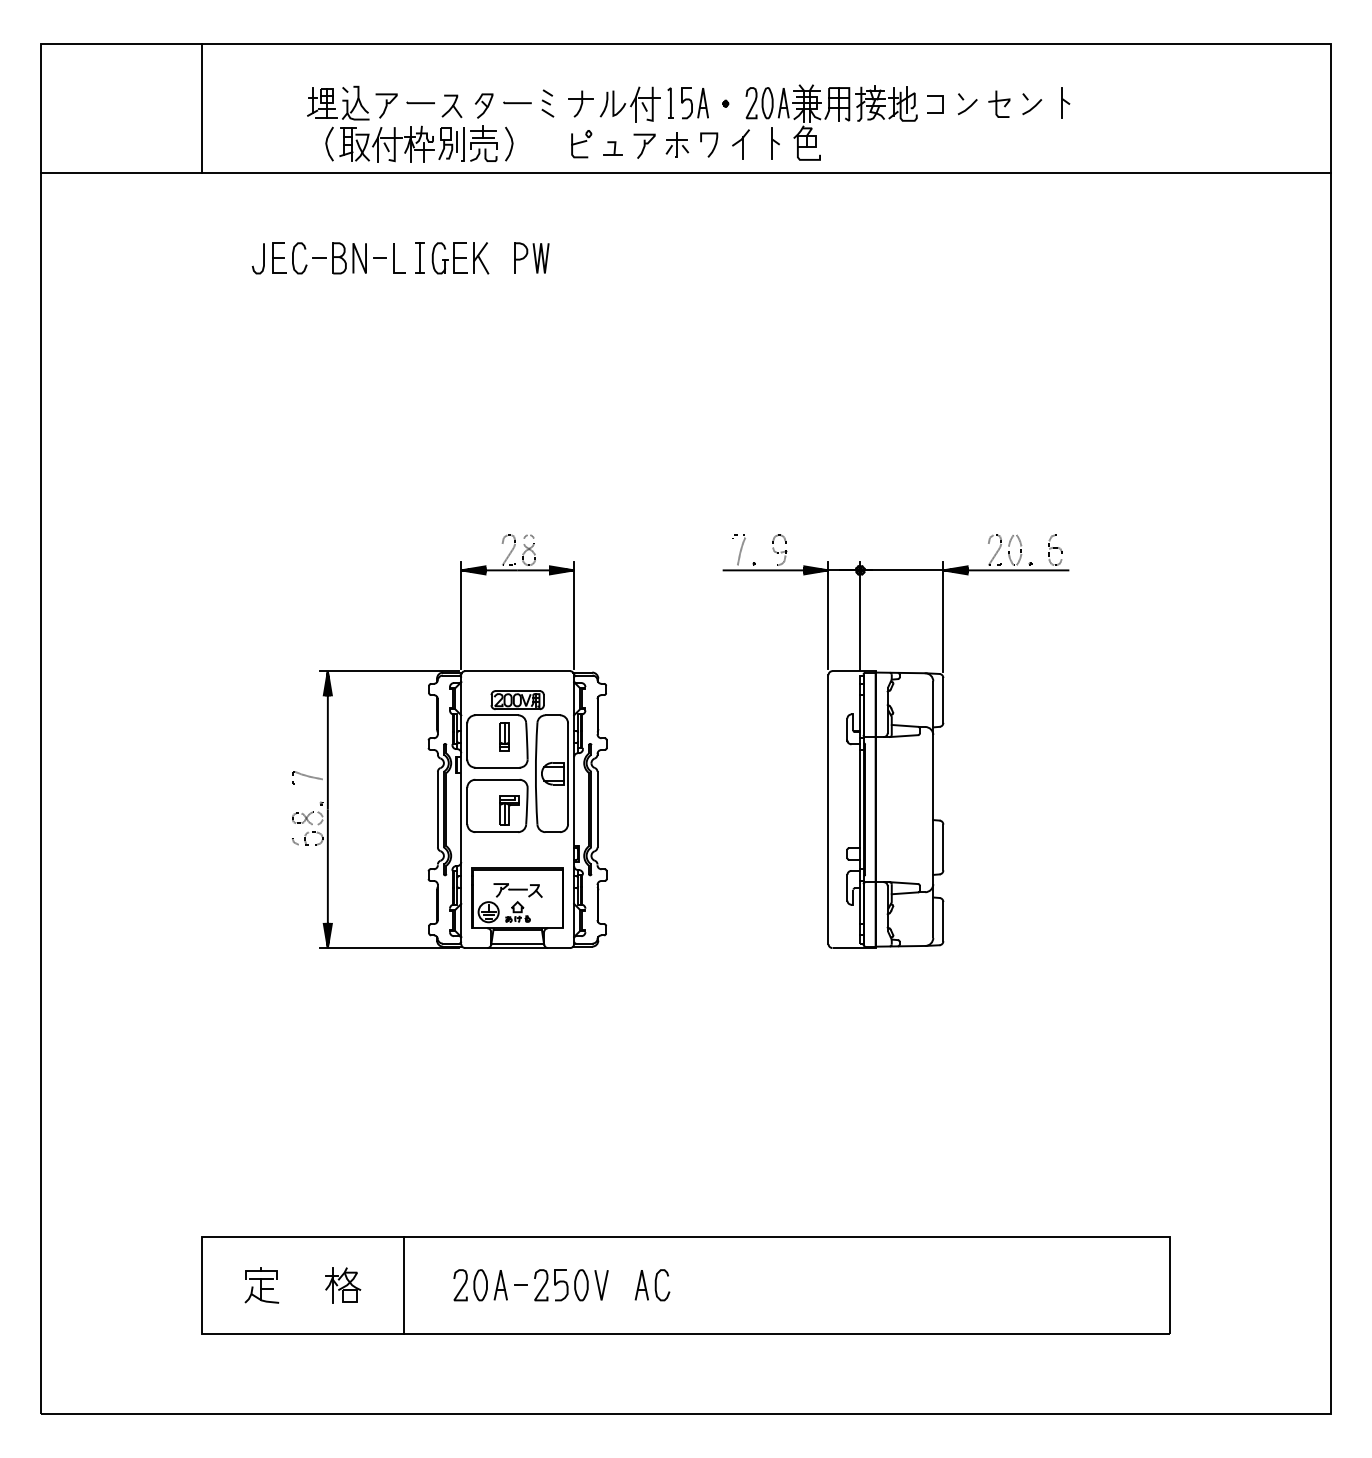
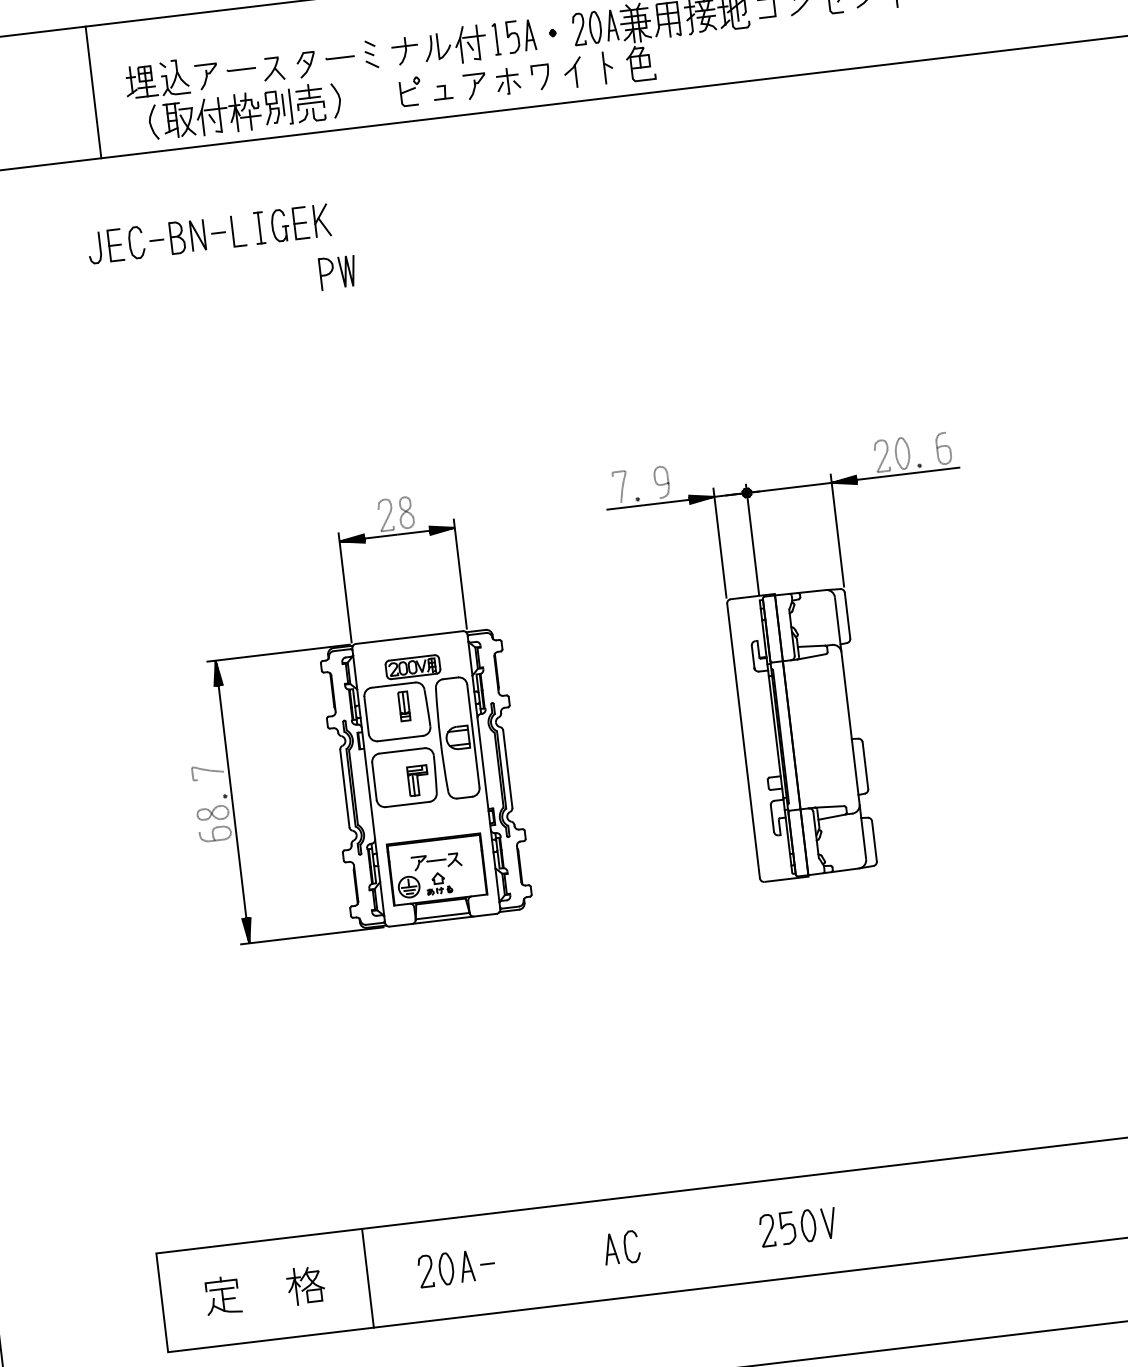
line: (202, 107) -> (93, 91), moved
part: (531, 257) -> (337, 271), moved
part: (571, 1285) -> (798, 1227), moved

